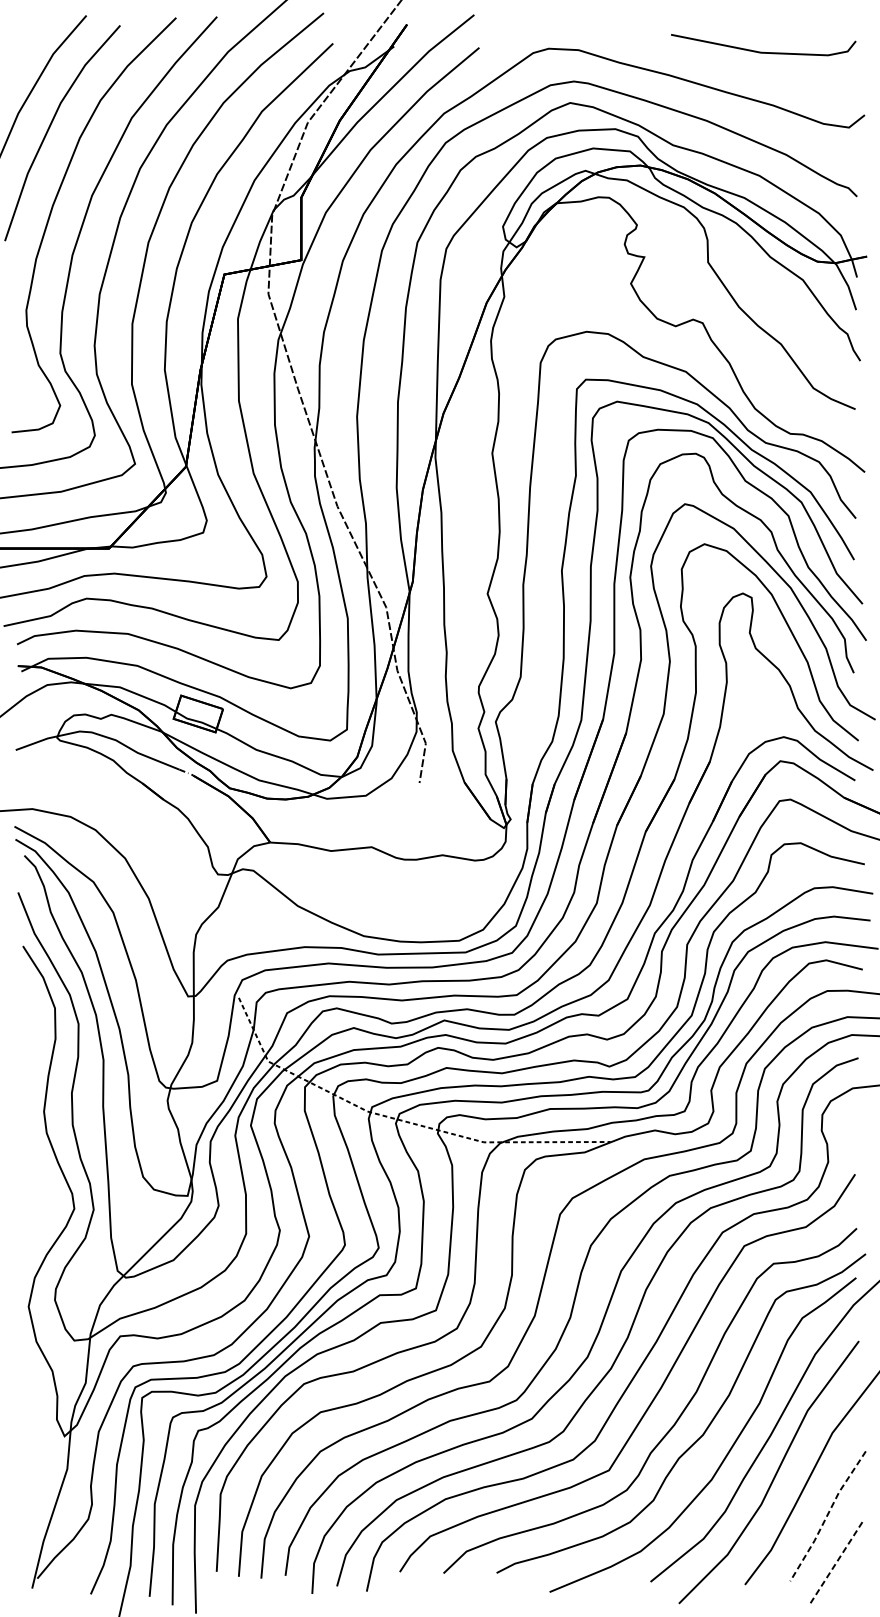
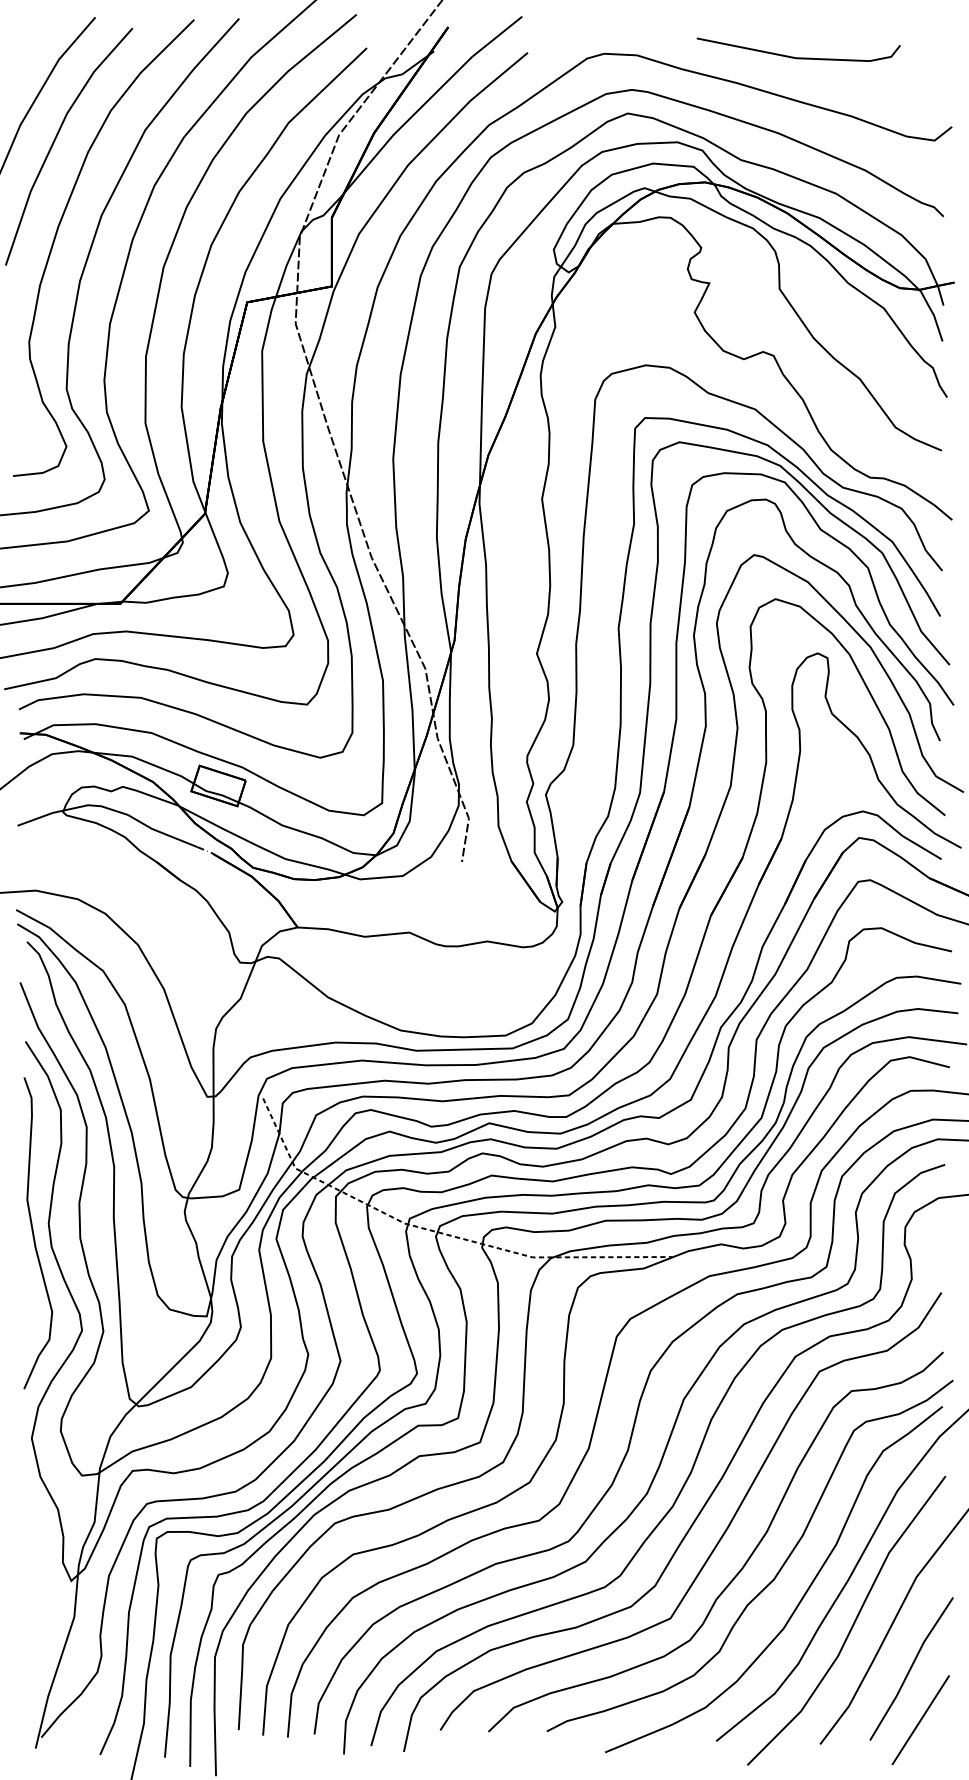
line: (763, 52) -> (798, 57), moved
curve: (31, 1120) -> (34, 1233), added
line: (827, 1515) -> (910, 1668), dashed -> solid
line: (836, 1563) -> (920, 1720), dashed -> solid

